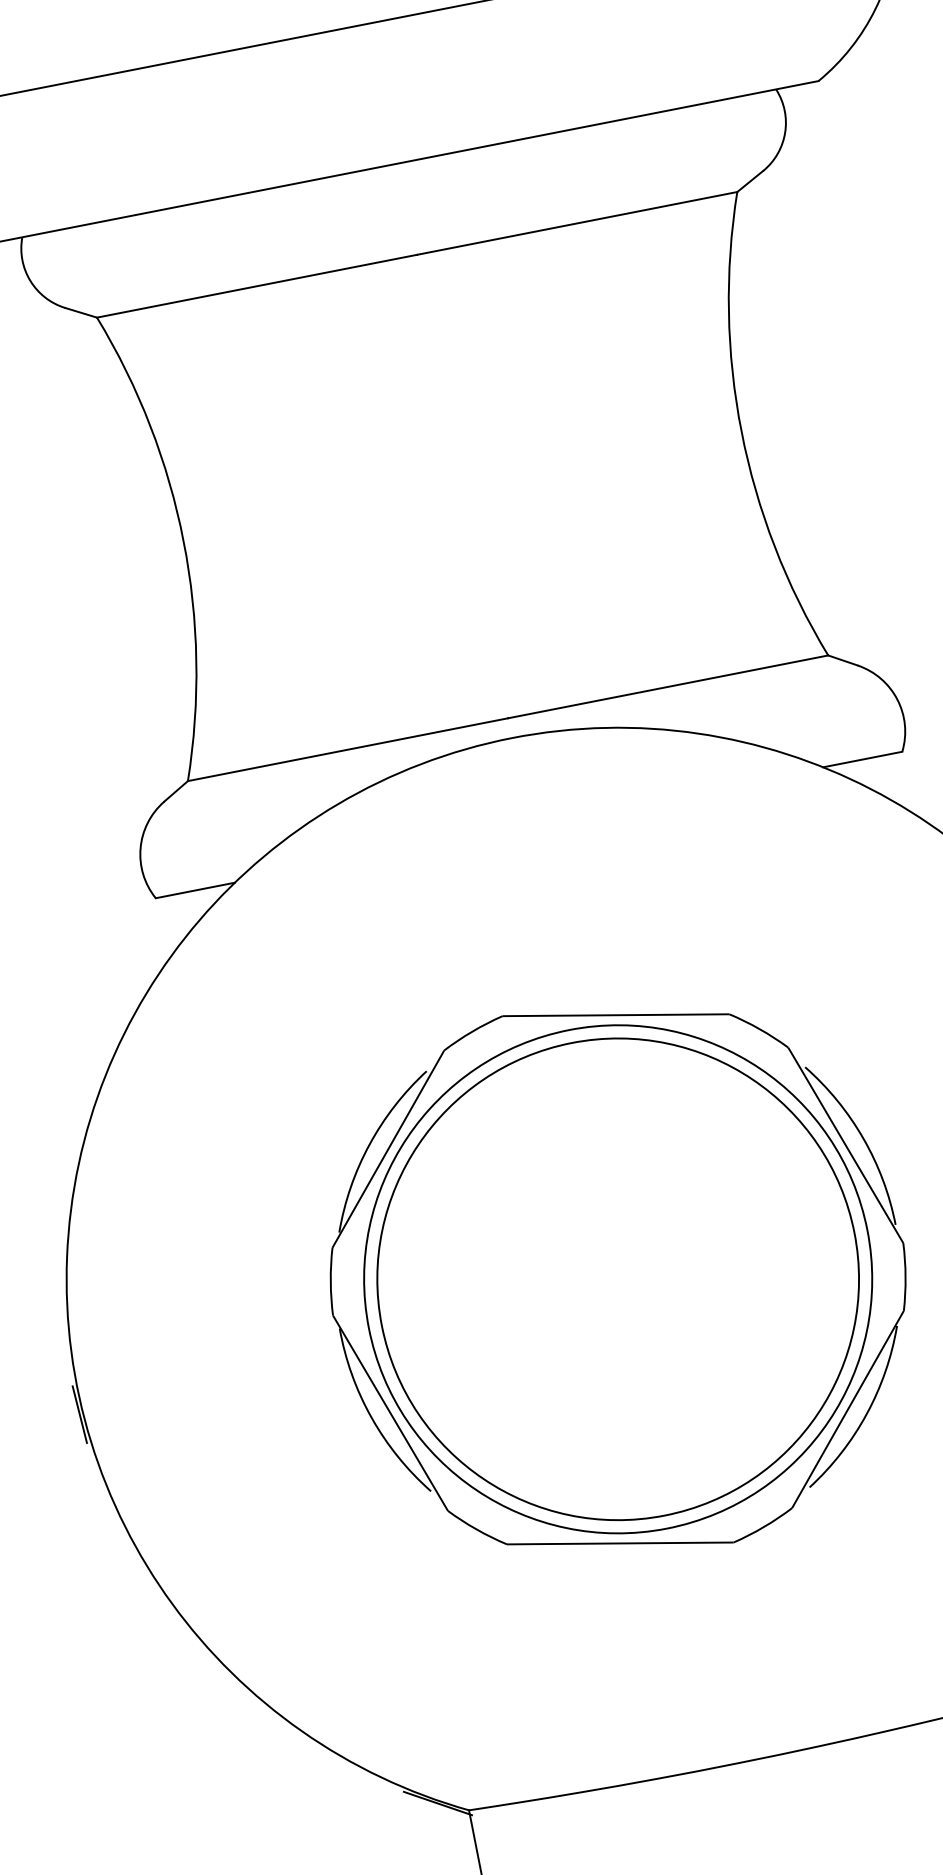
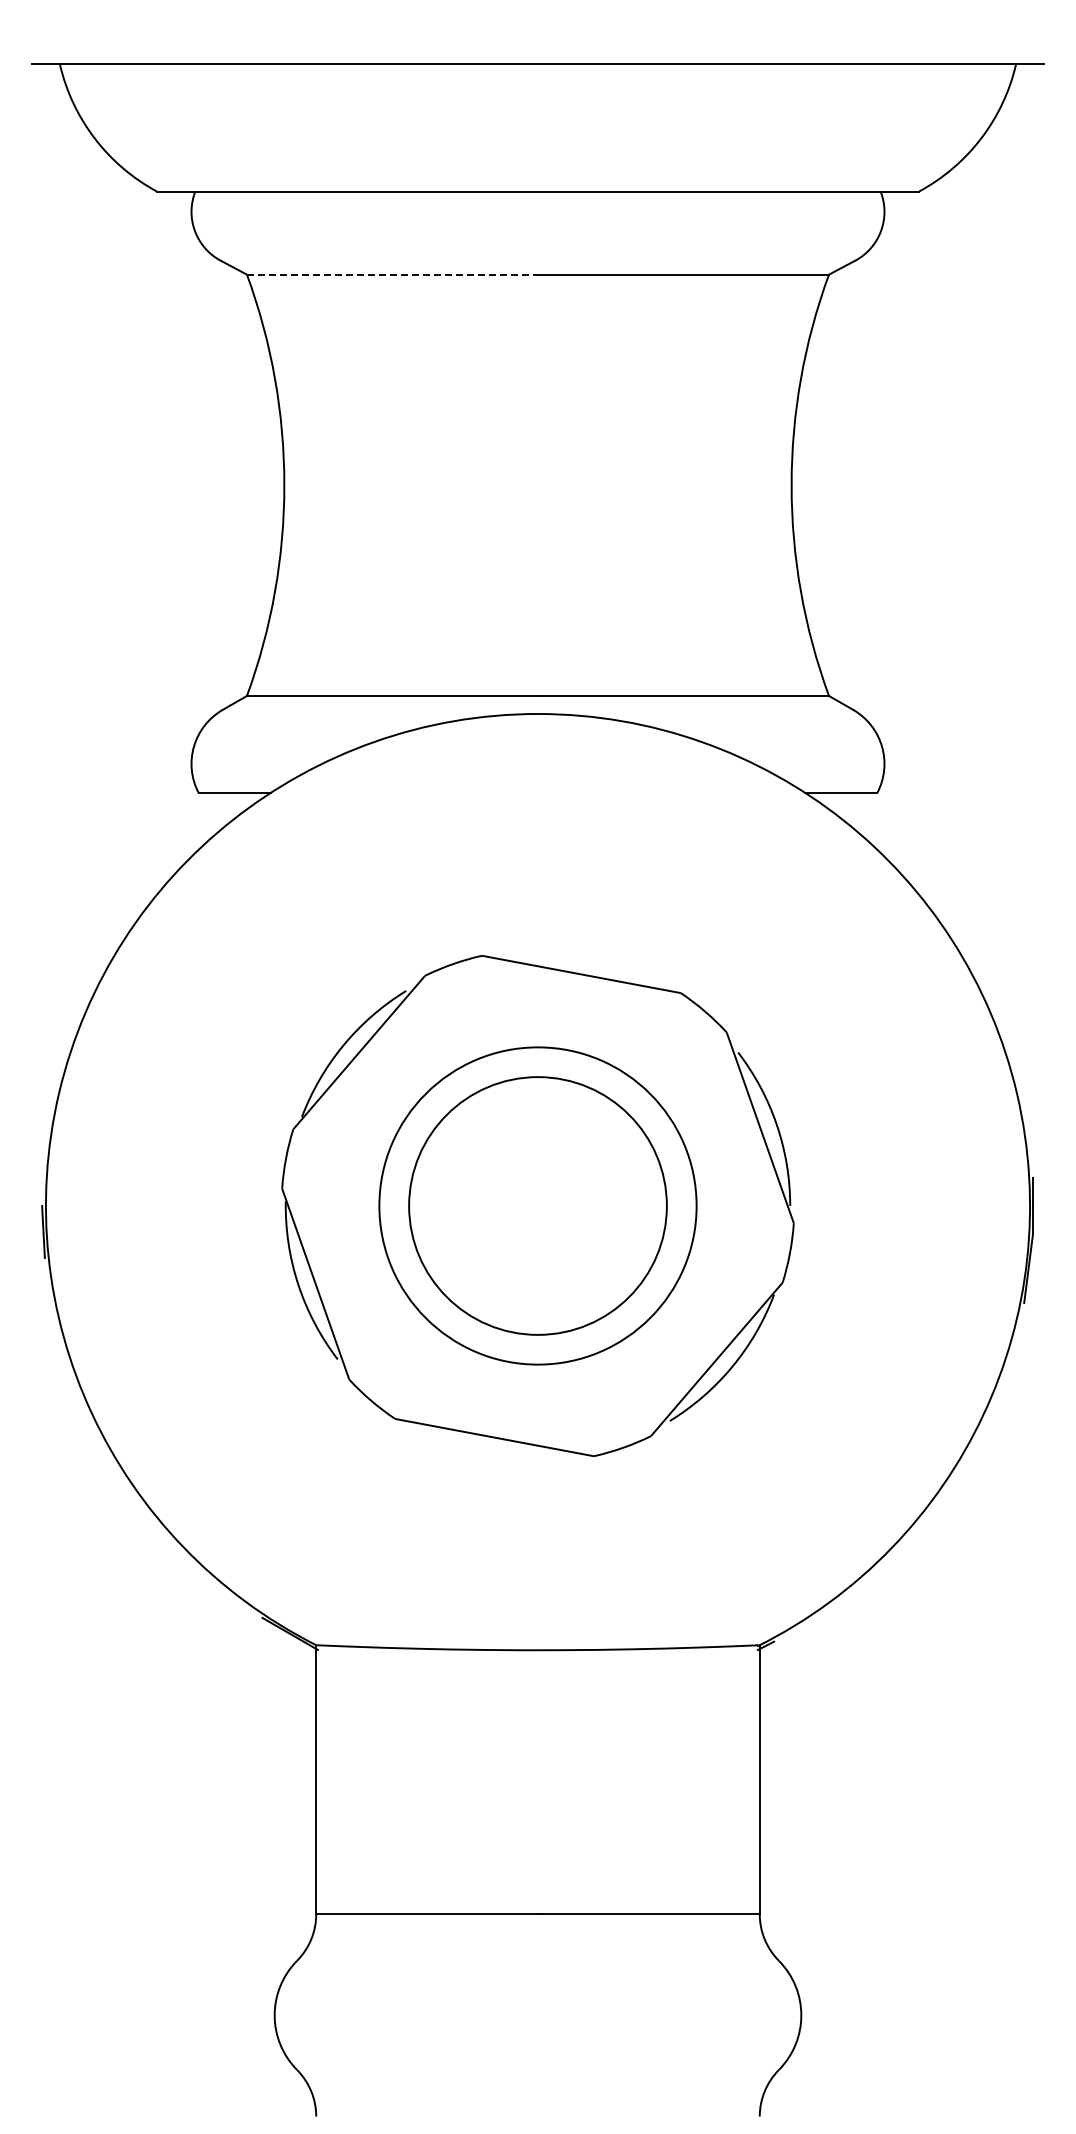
line: (257, 286) -> (392, 274), solid -> dashed
circle: (617, 1278) -> (537, 1205), size x0.6
circle: (617, 1278) -> (537, 1205), size x0.7

